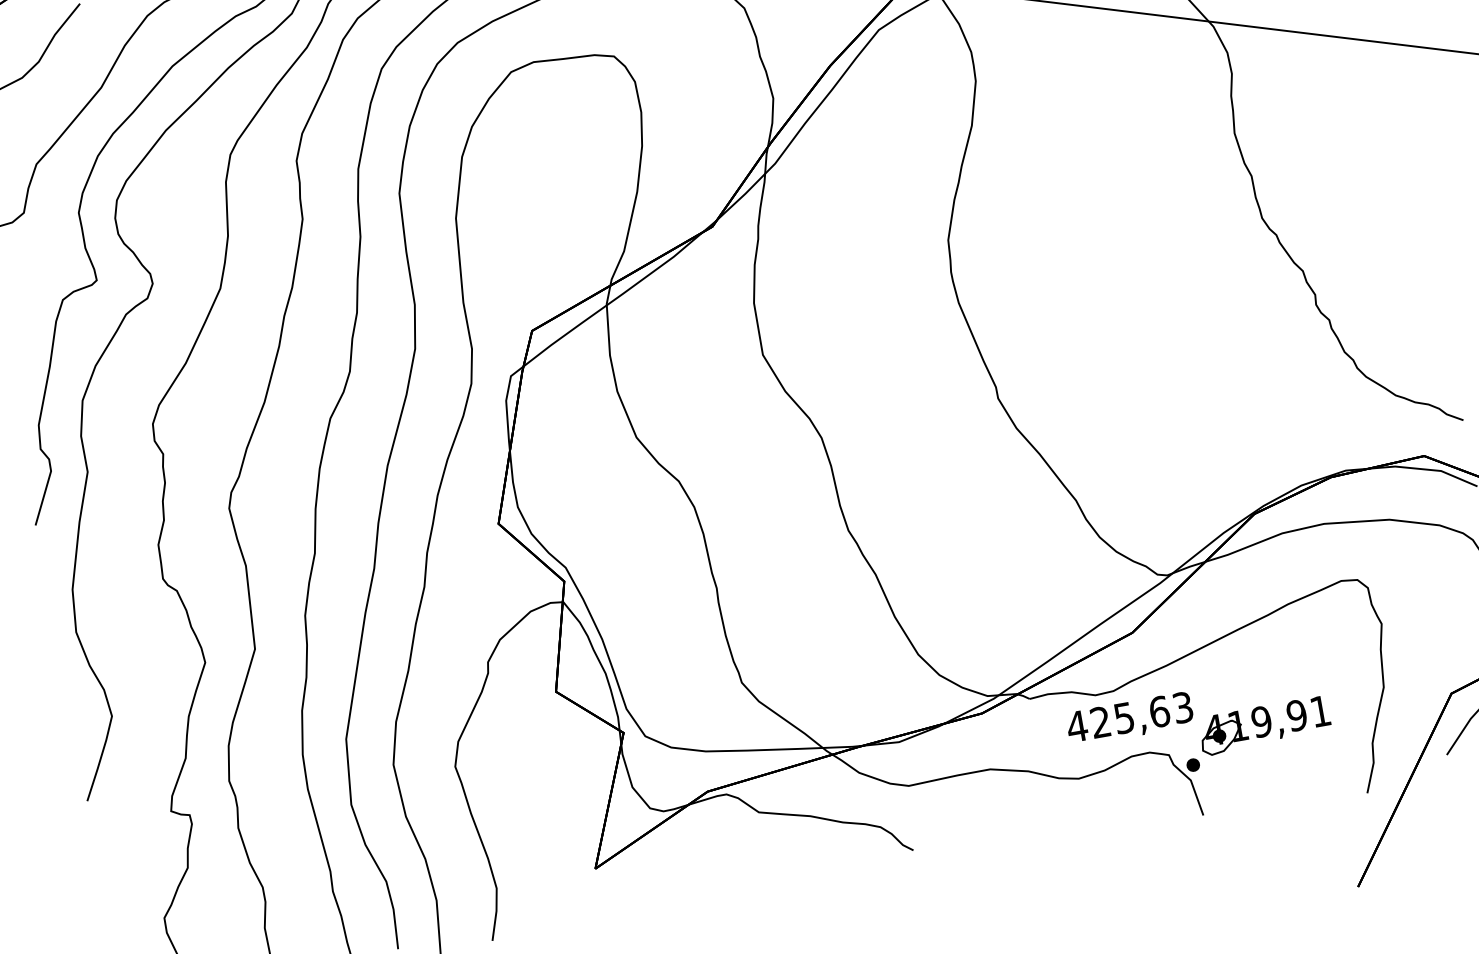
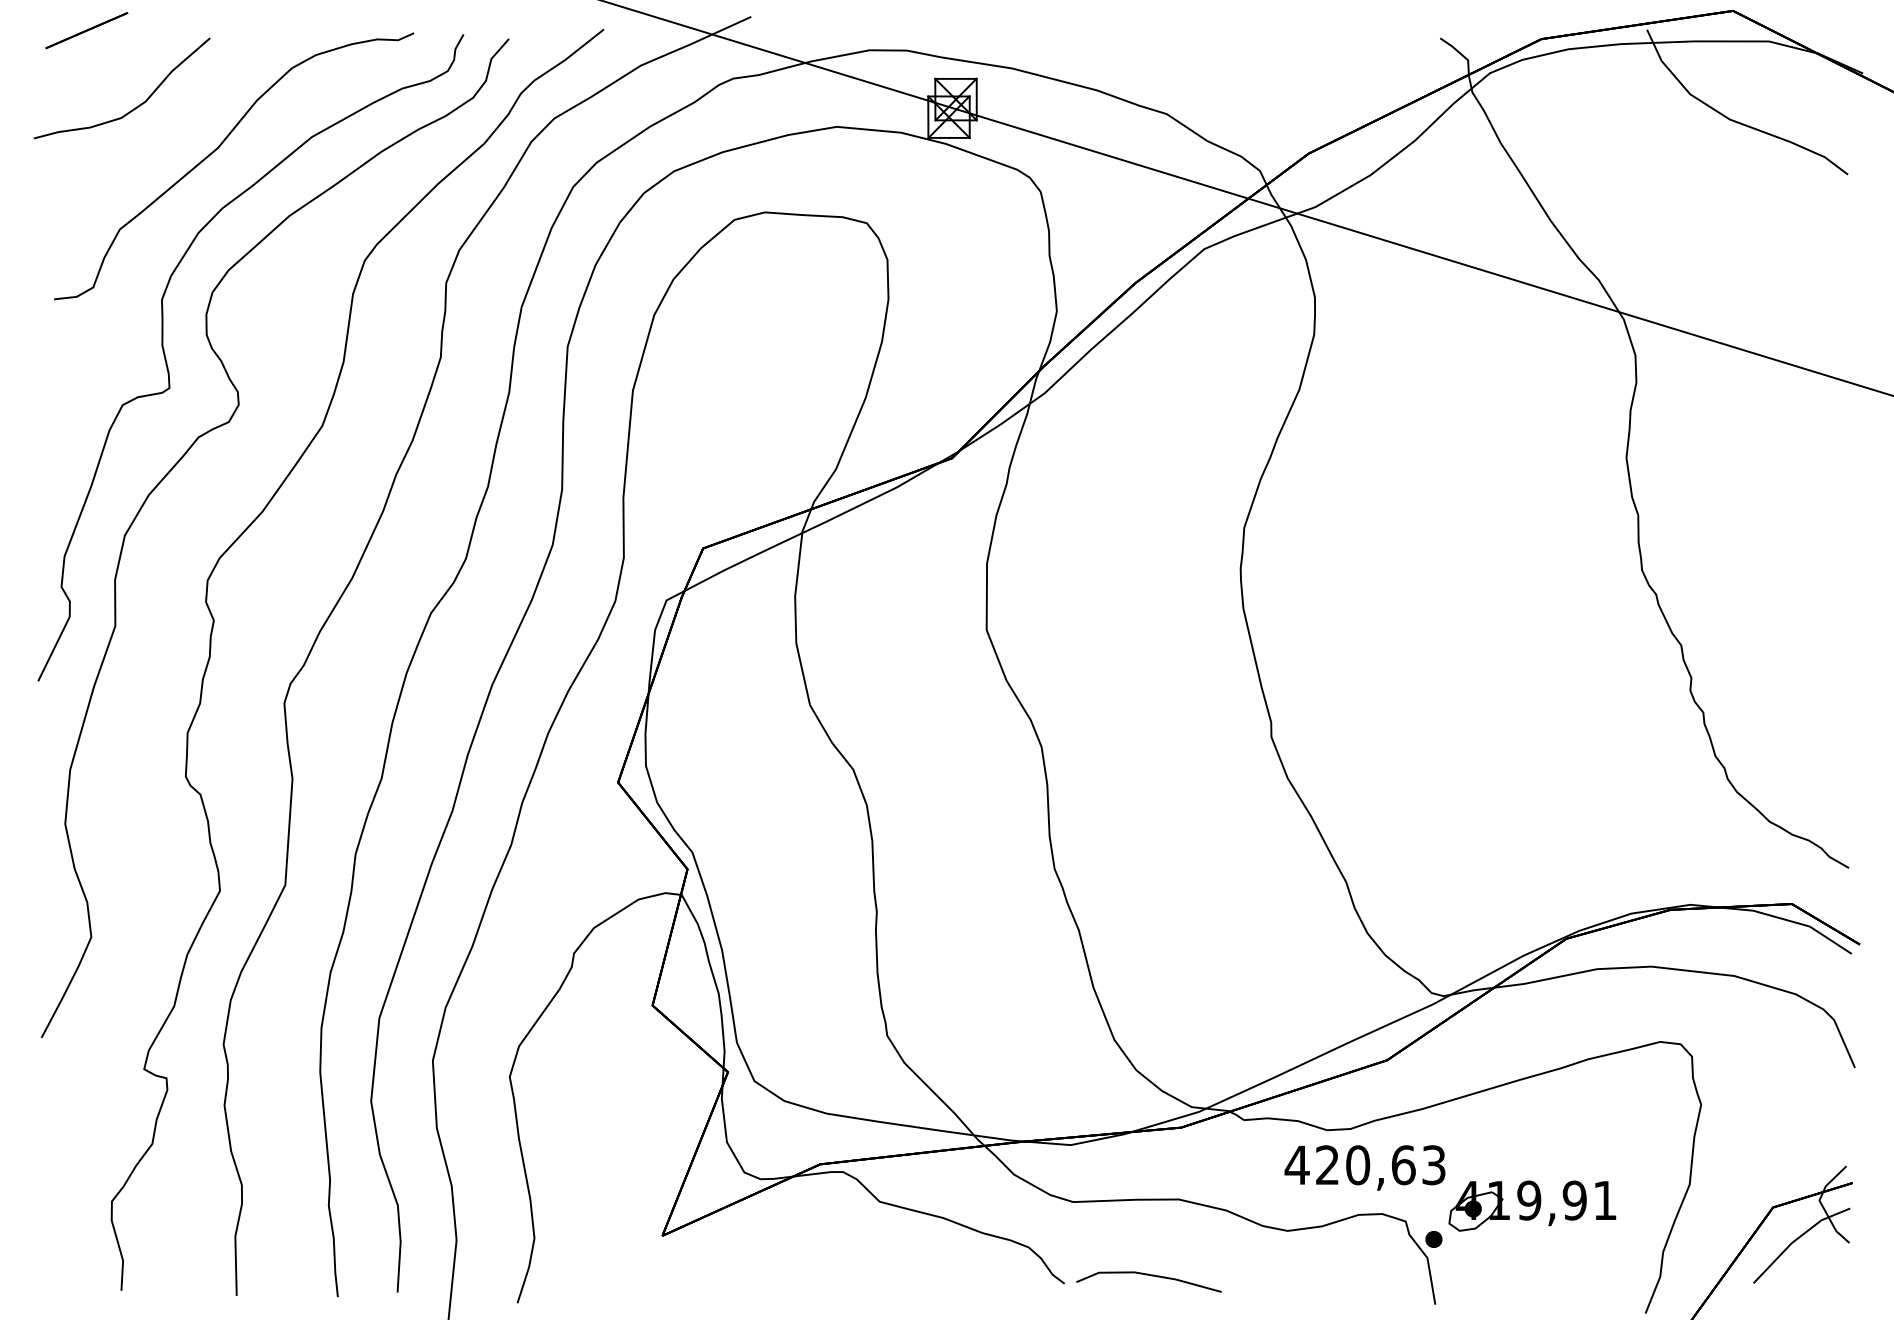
text: (1124, 718) -> (1358, 1165), 425,63 -> 420,63
line: (979, 832) -> (1151, 1276), added

